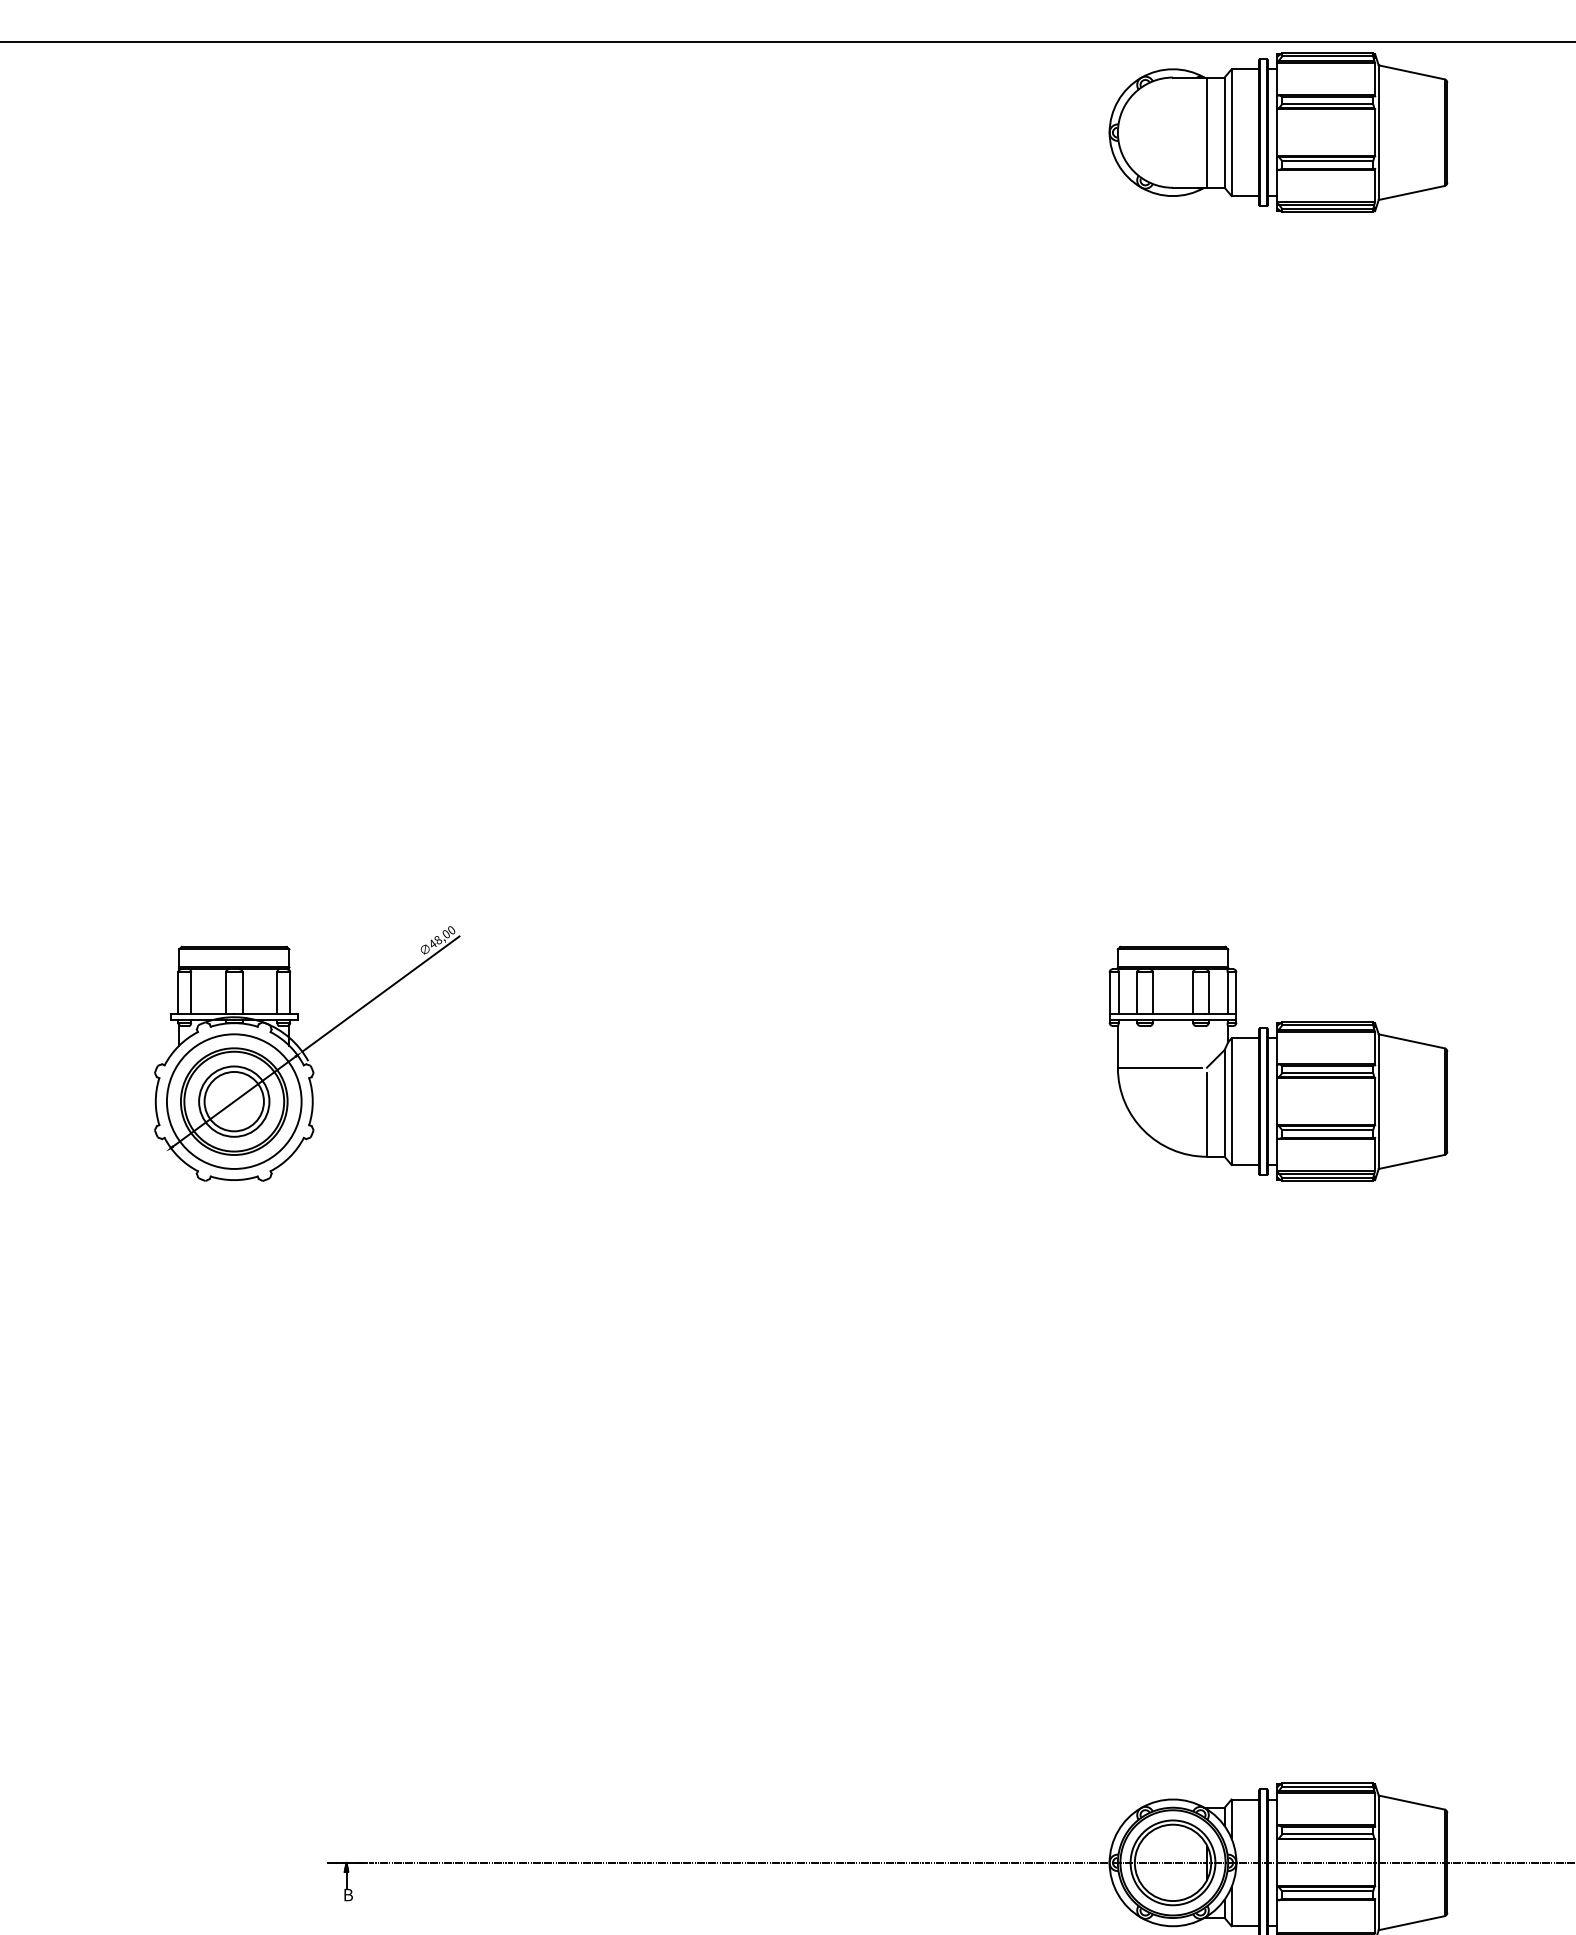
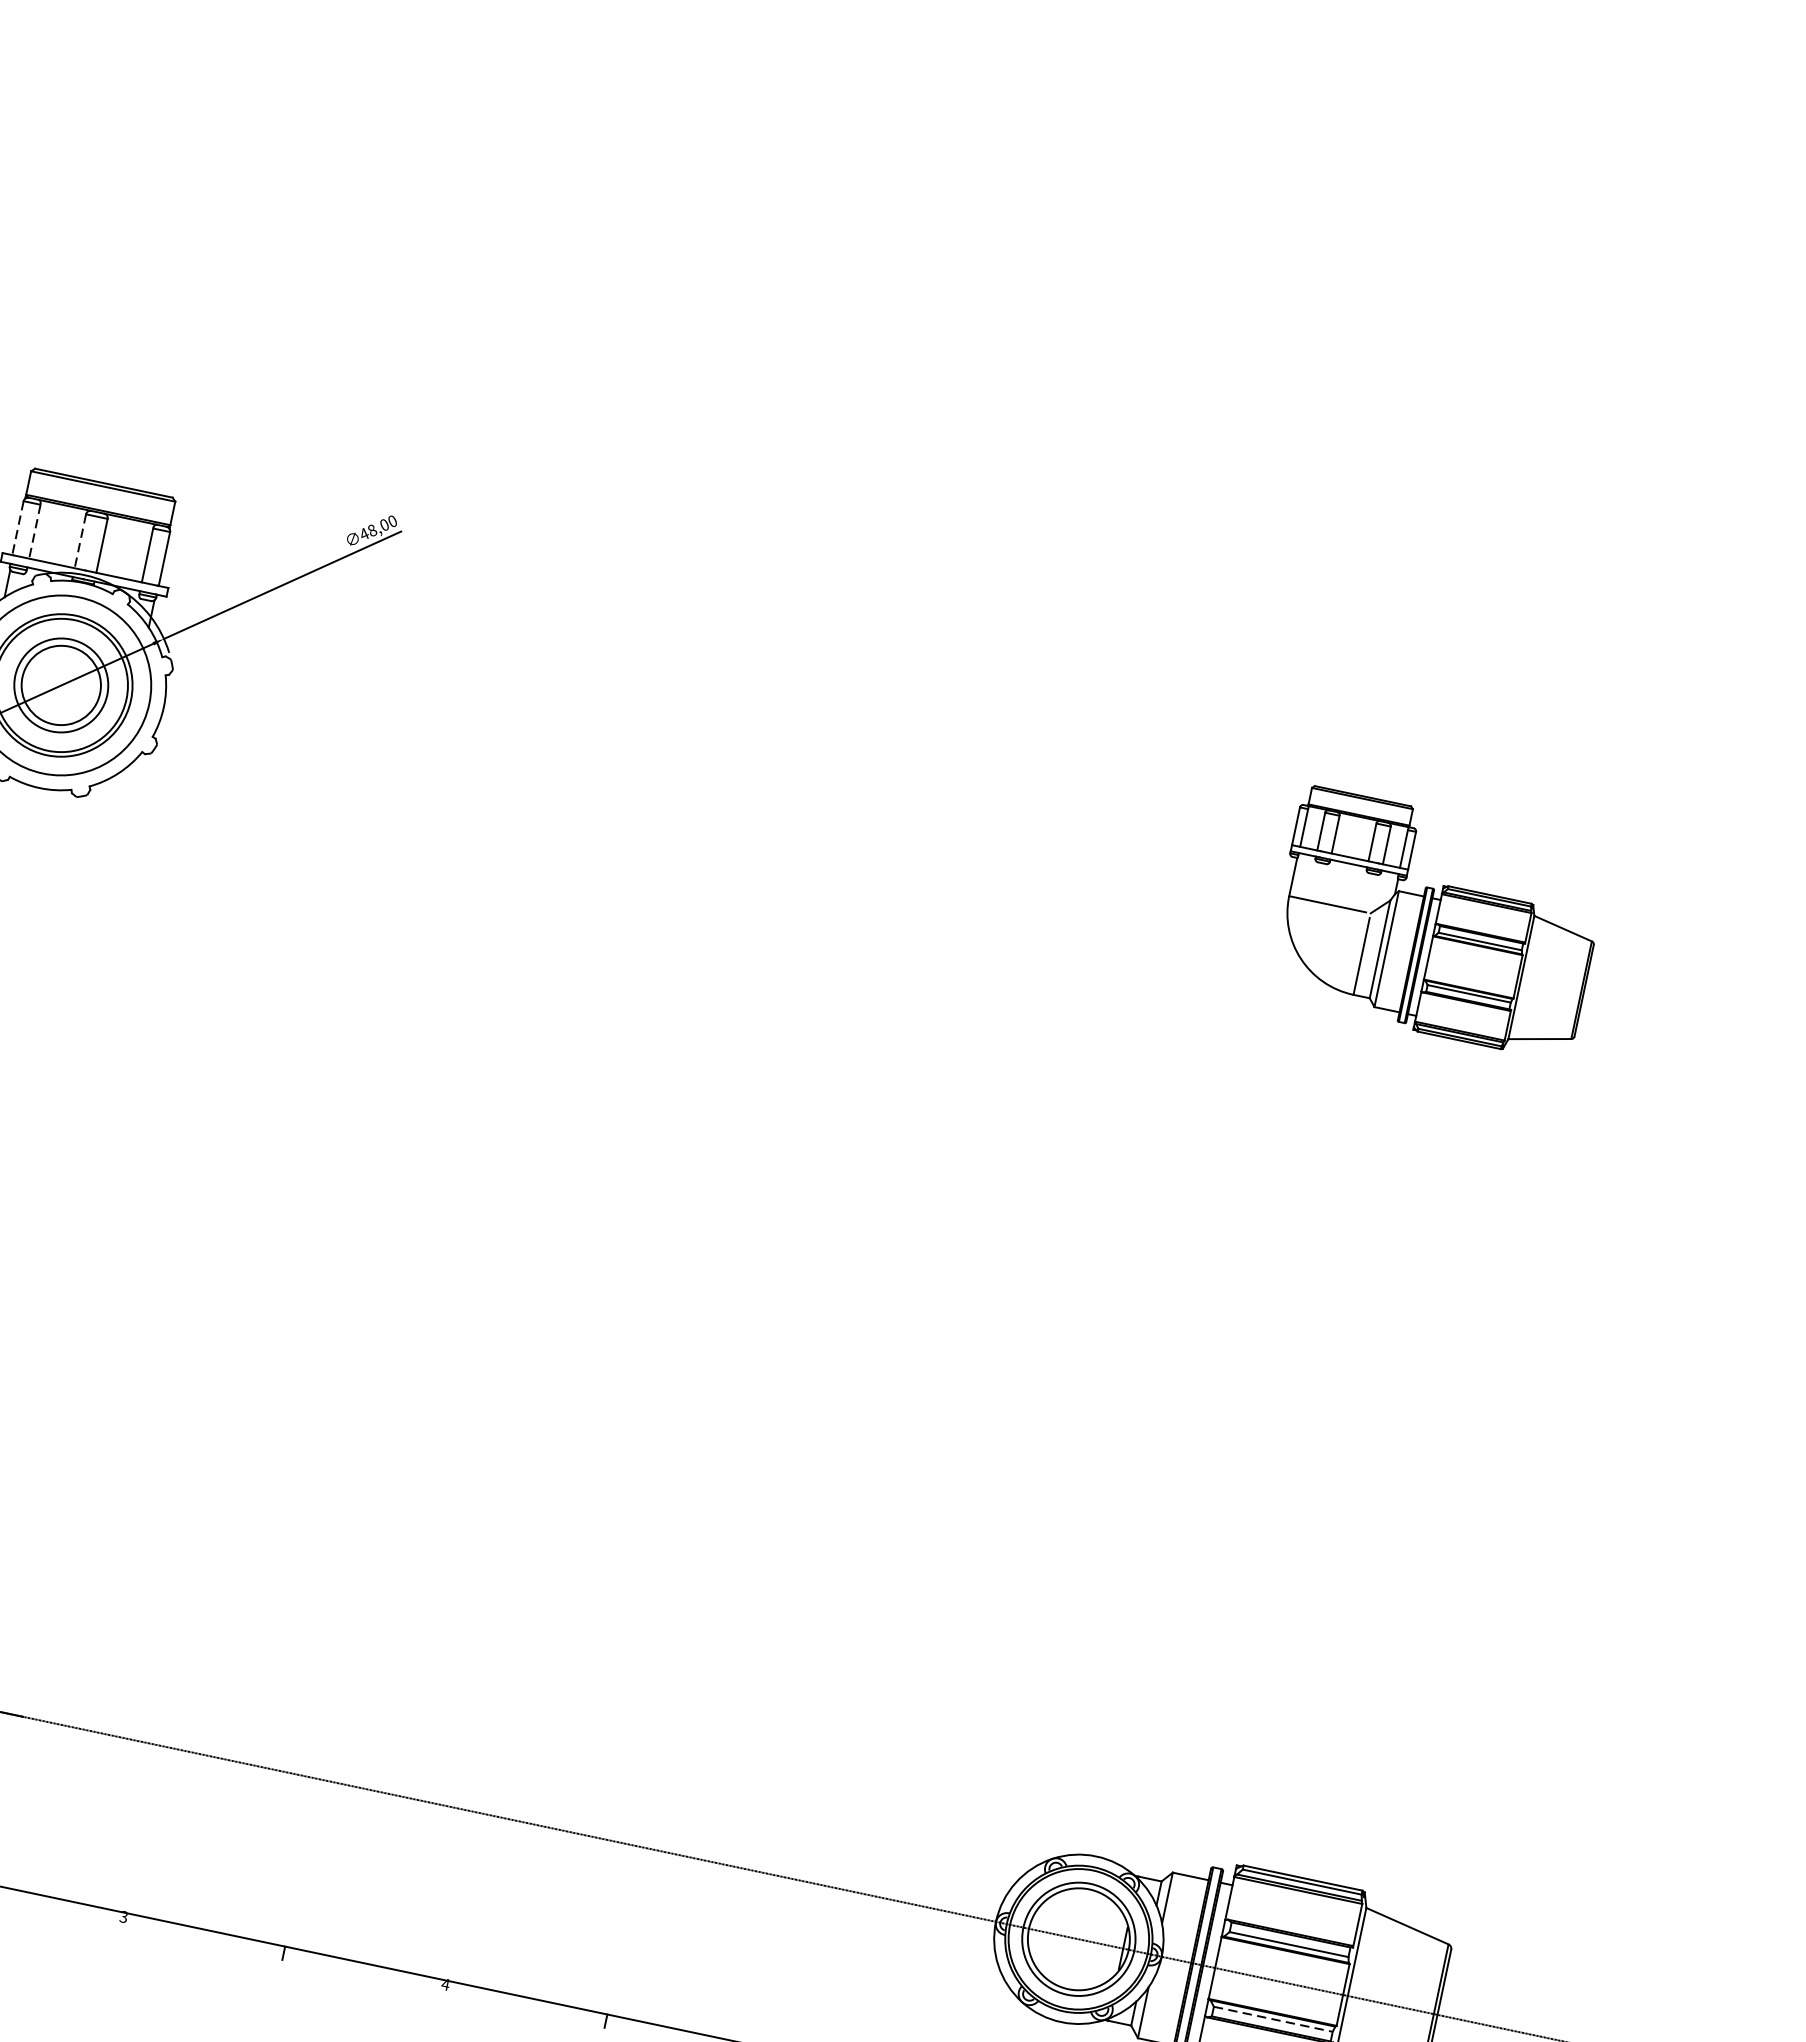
line: (178, 993) -> (18, 528), solid -> dashed
line: (191, 993) -> (35, 532), solid -> dashed
line: (226, 993) -> (80, 541), solid -> dashed
part: (1278, 1063) -> (1437, 923), size x0.7
line: (1328, 1891) -> (1274, 2019), solid -> dashed

